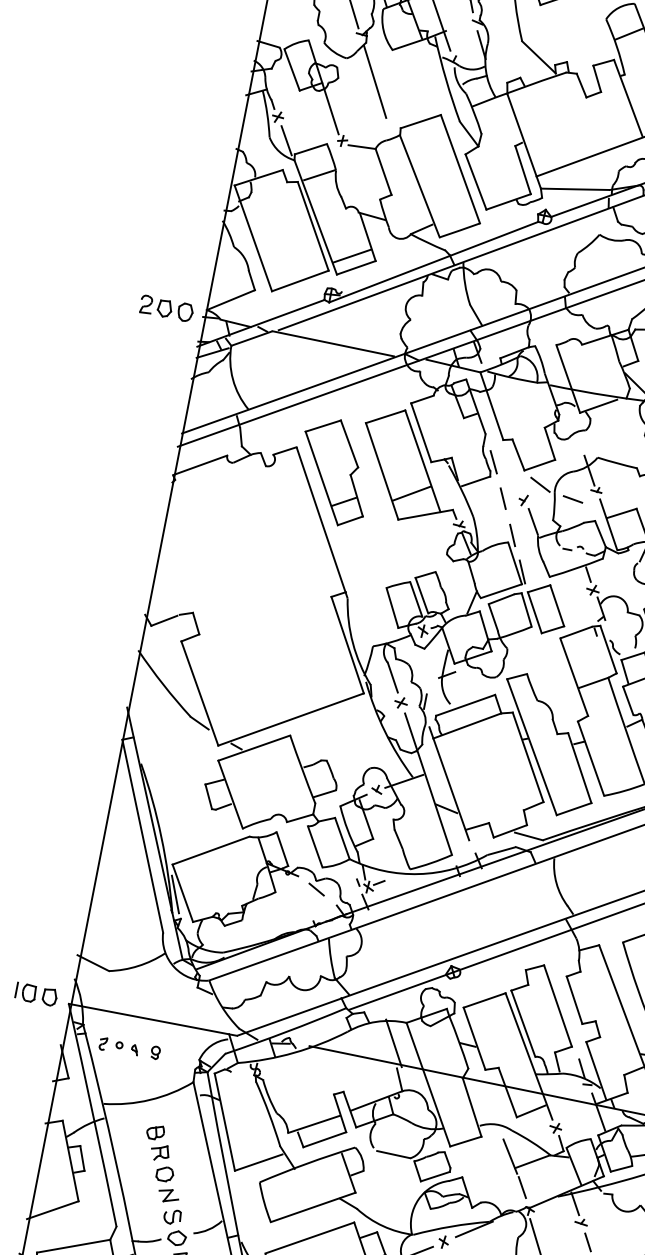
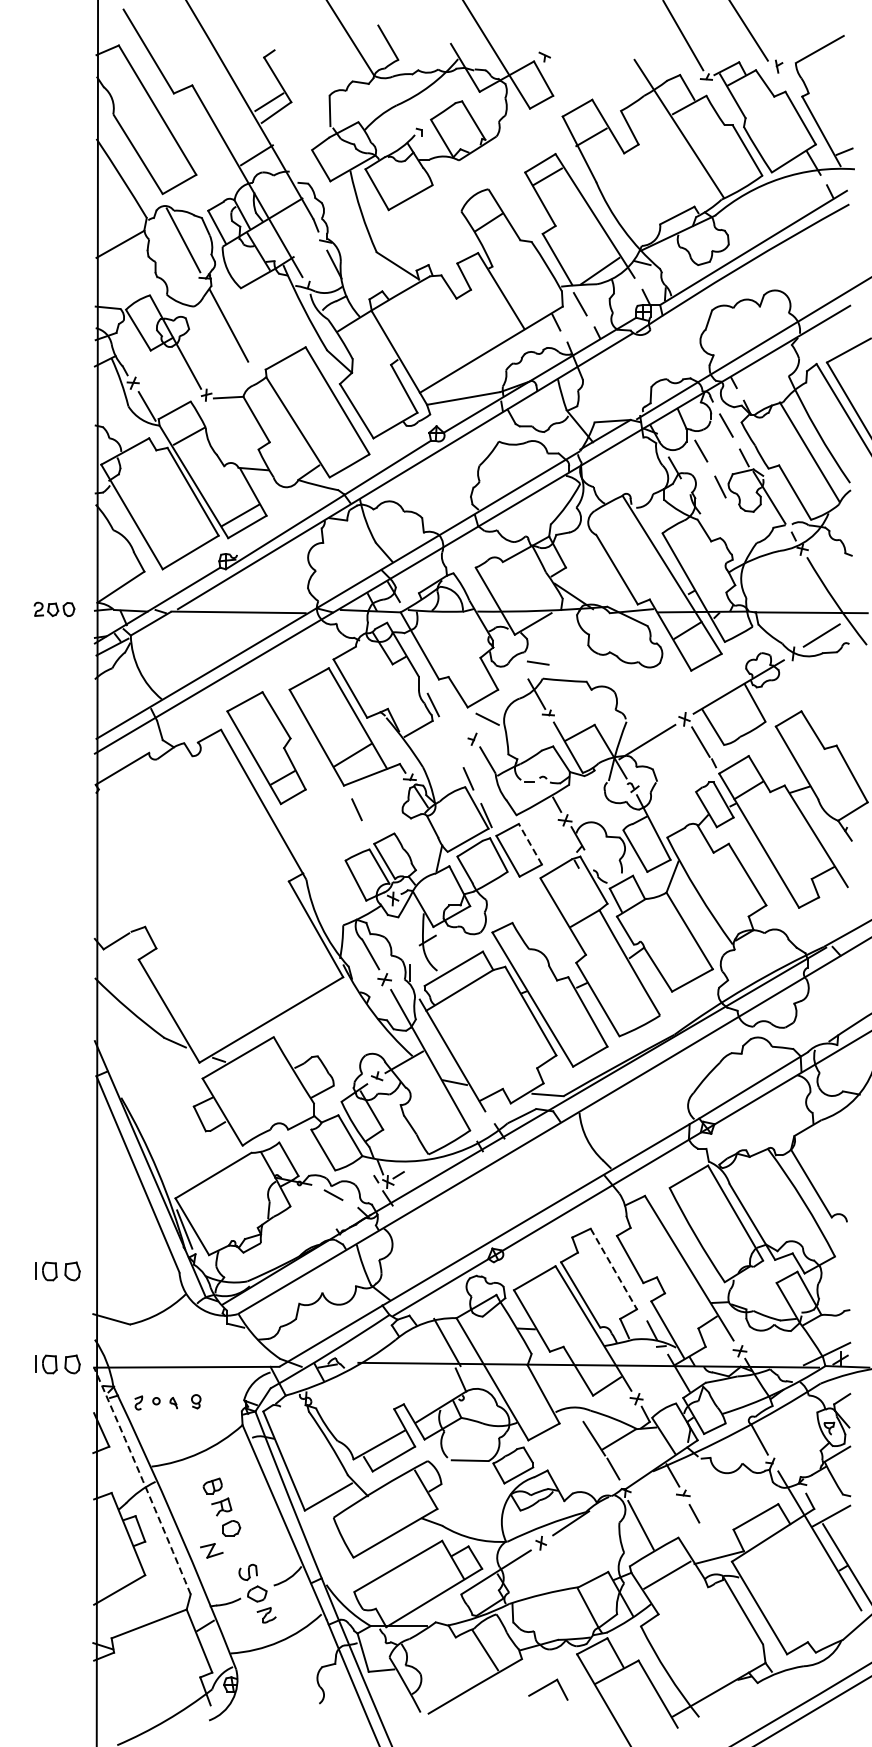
part: (166, 308) -> (54, 609), size x0.7
line: (502, 498) -> (356, 809), moved
line: (573, 498) -> (538, 662), moved
line: (557, 605) -> (530, 843), solid -> dashed
part: (52, 910) -> (57, 1271), added
line: (558, 1006) -> (614, 1269), solid -> dashed
arc: (92, 1114) -> (142, 1480), solid -> dashed
part: (168, 1195) -> (211, 1550), moved

